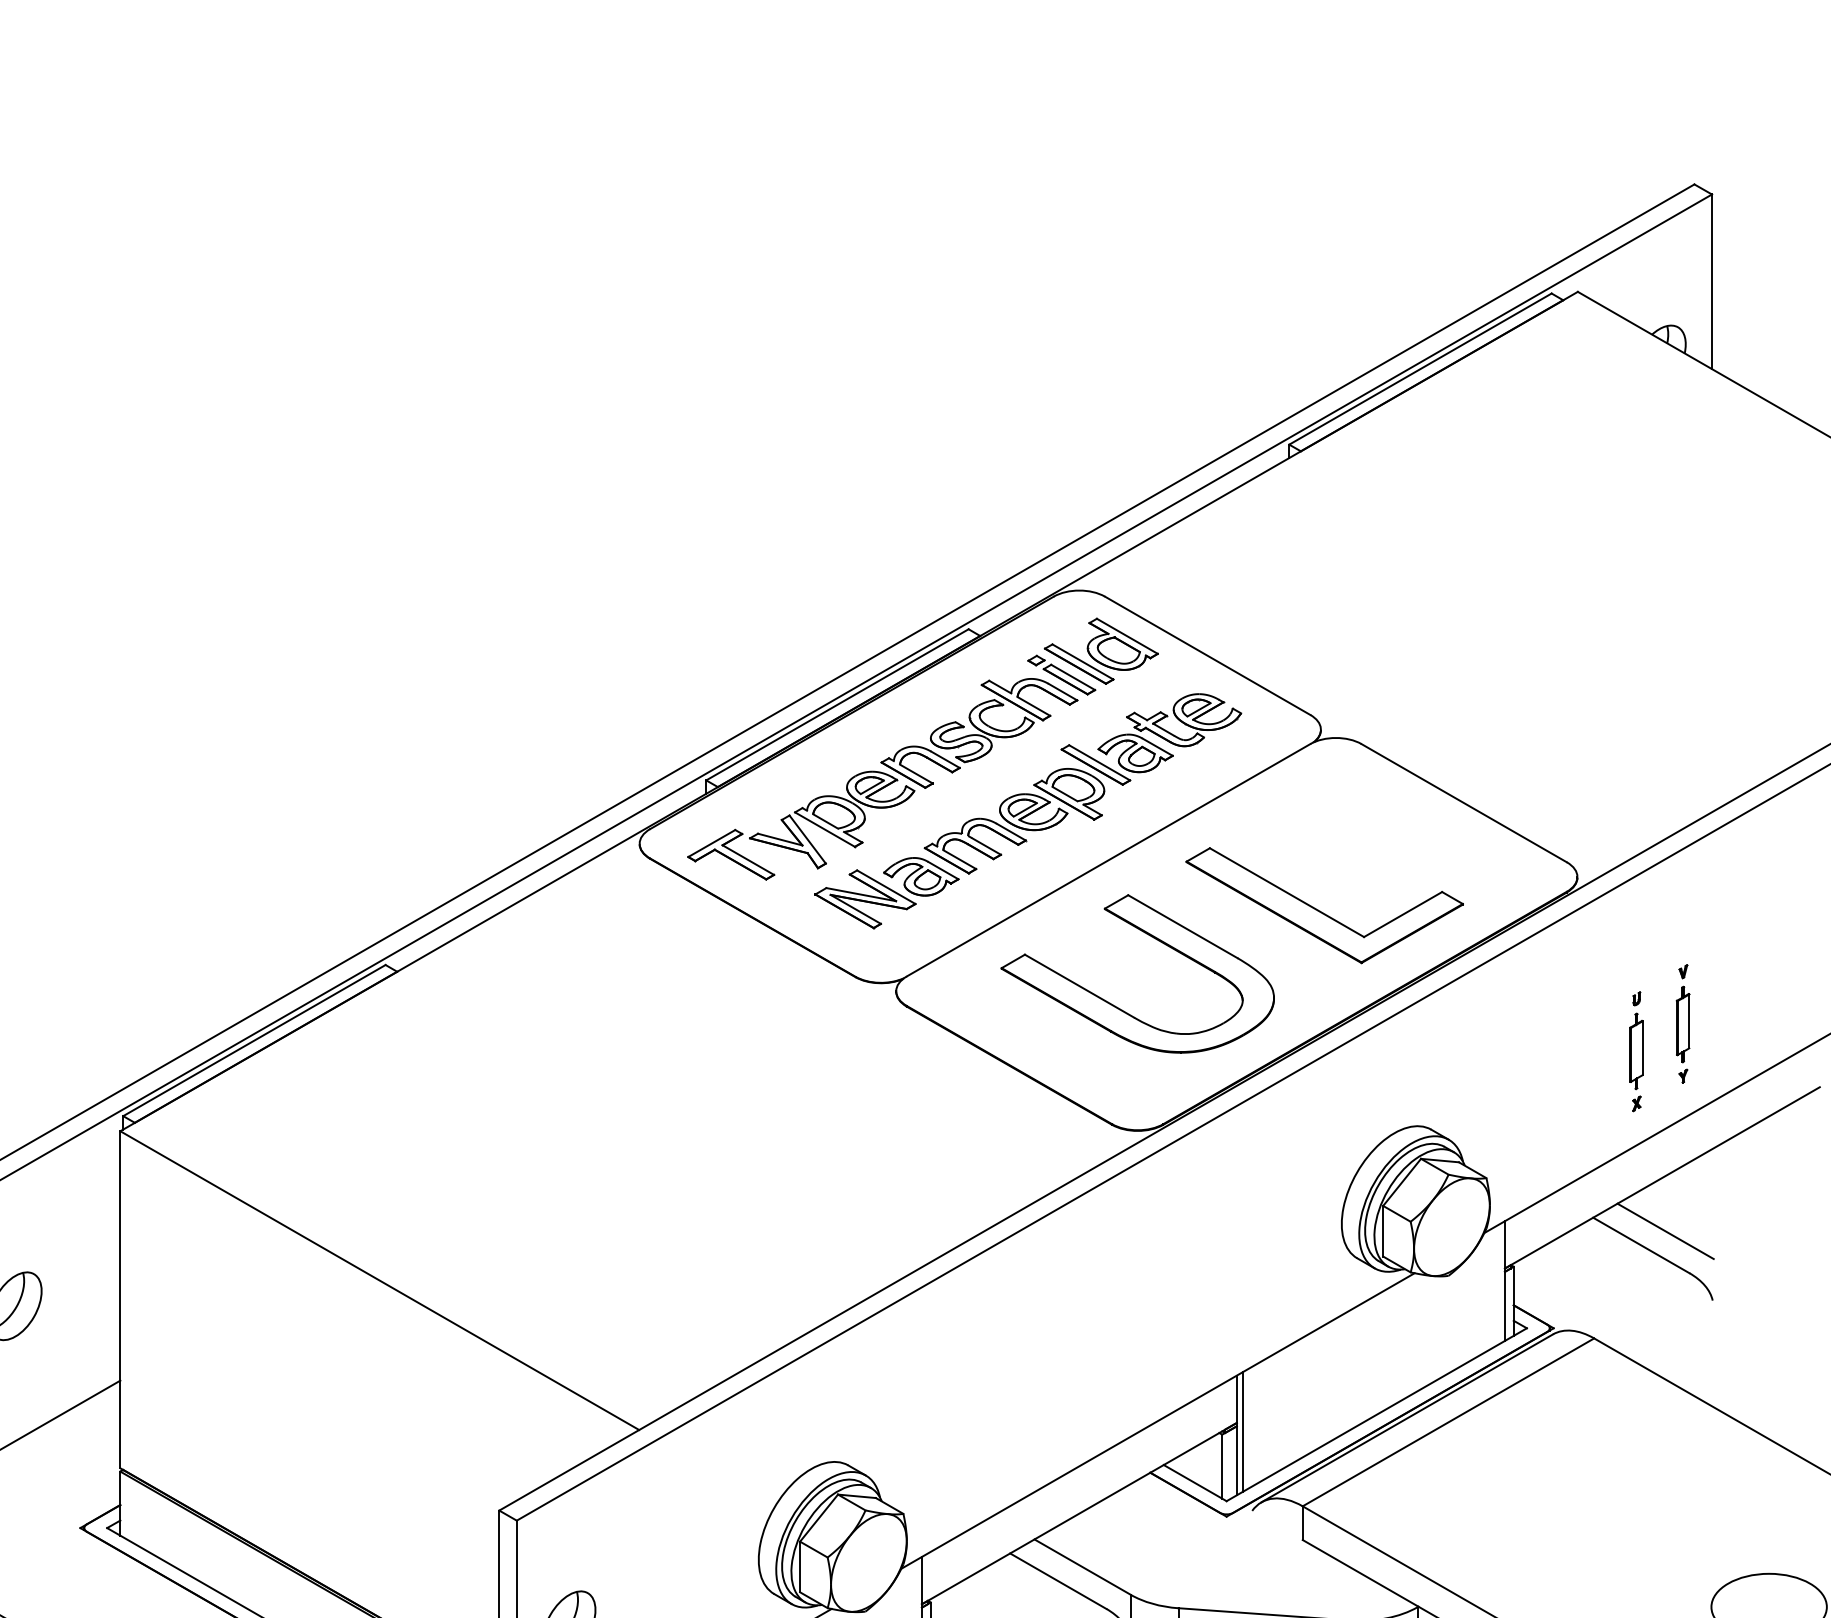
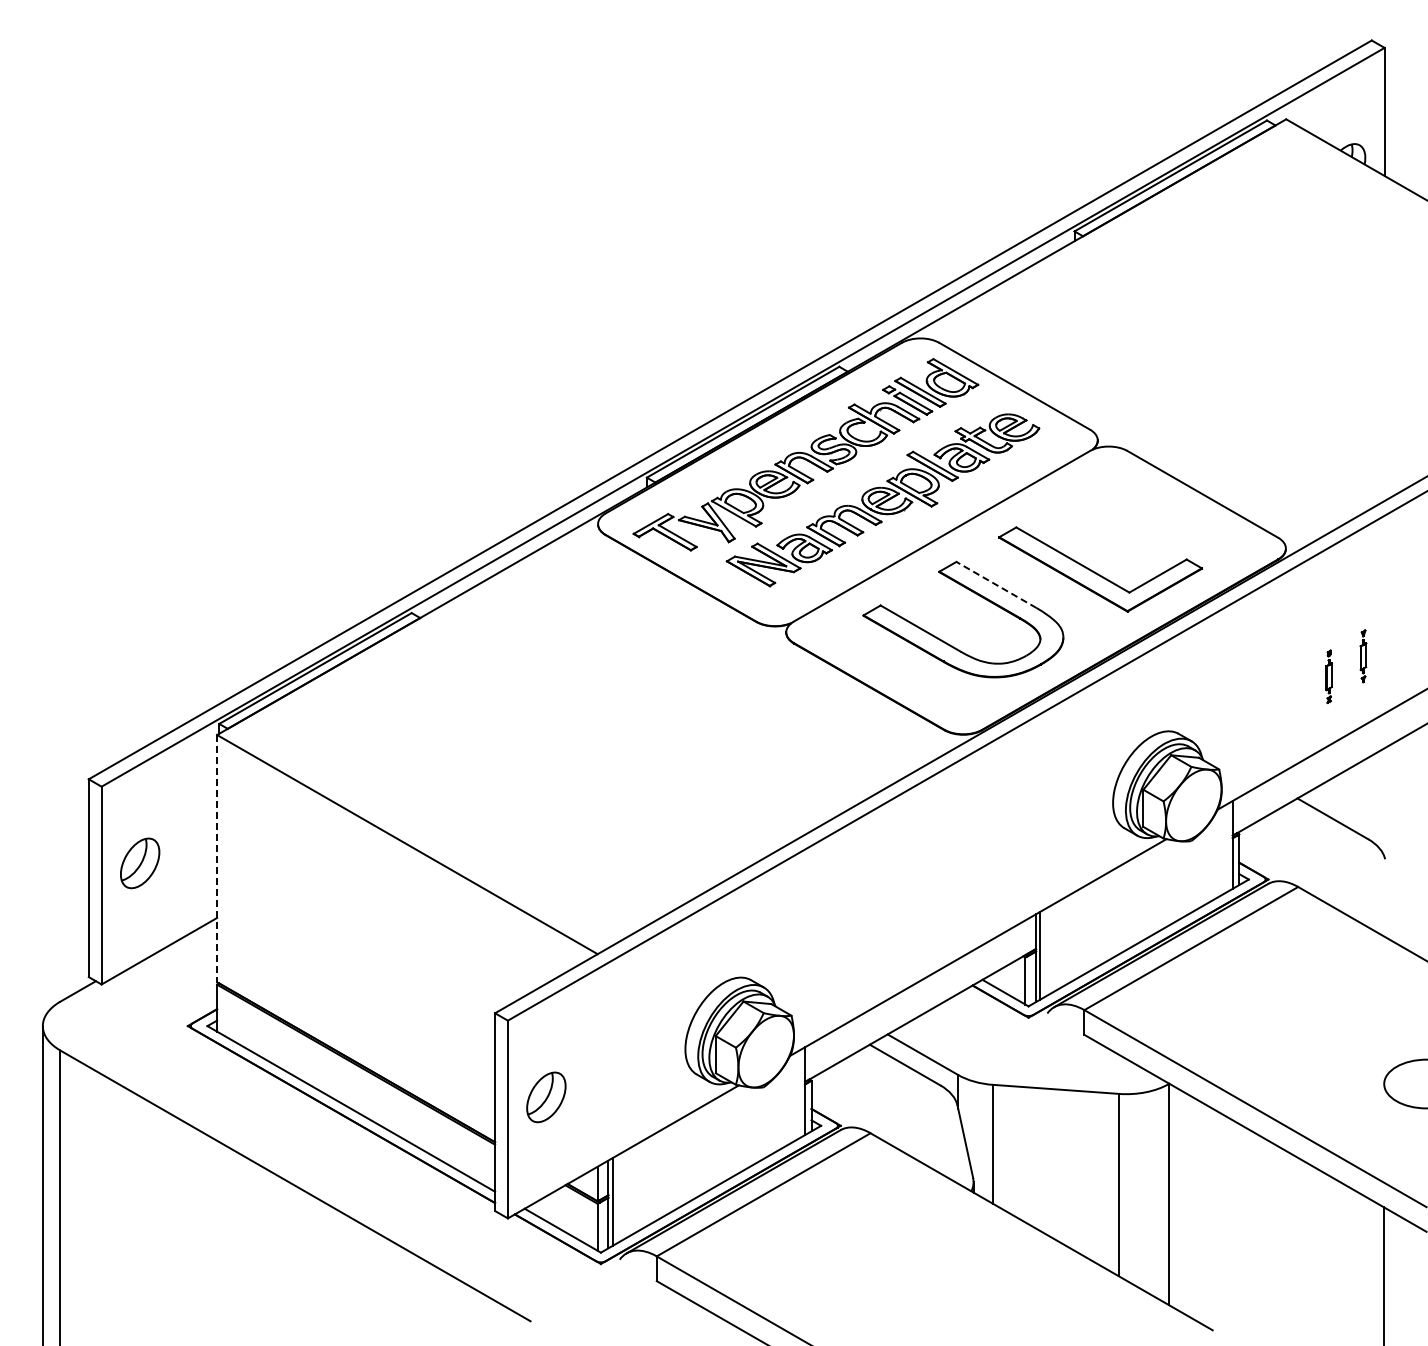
line: (1182, 926) -> (996, 584), solid -> dashed
part: (1683, 1024) -> (1363, 656), size x0.6
part: (1635, 1051) -> (1328, 676), size x0.6
line: (1665, 1231) -> (1350, 808), removed
line: (120, 1299) -> (217, 858), solid -> dashed

